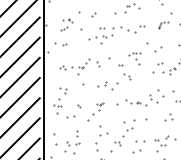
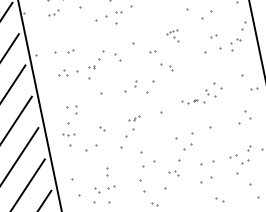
part: (60, 44) -> (64, 52), moved
part: (134, 58) -> (172, 36), size x0.6
part: (144, 97) -> (200, 93), size x0.7

